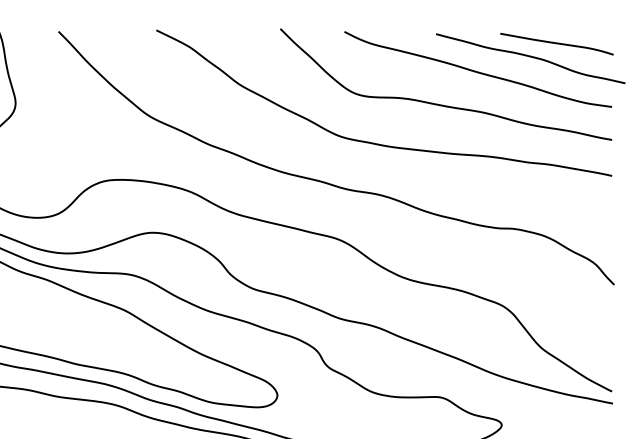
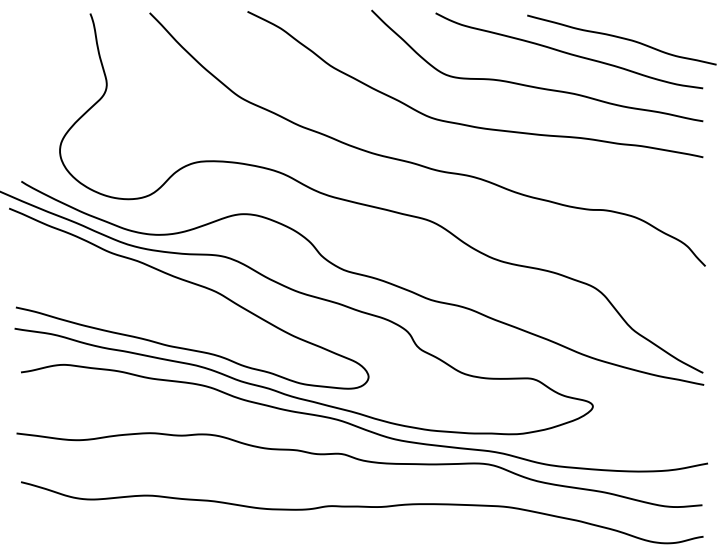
curve: (556, 44) -> (647, 25), removed

